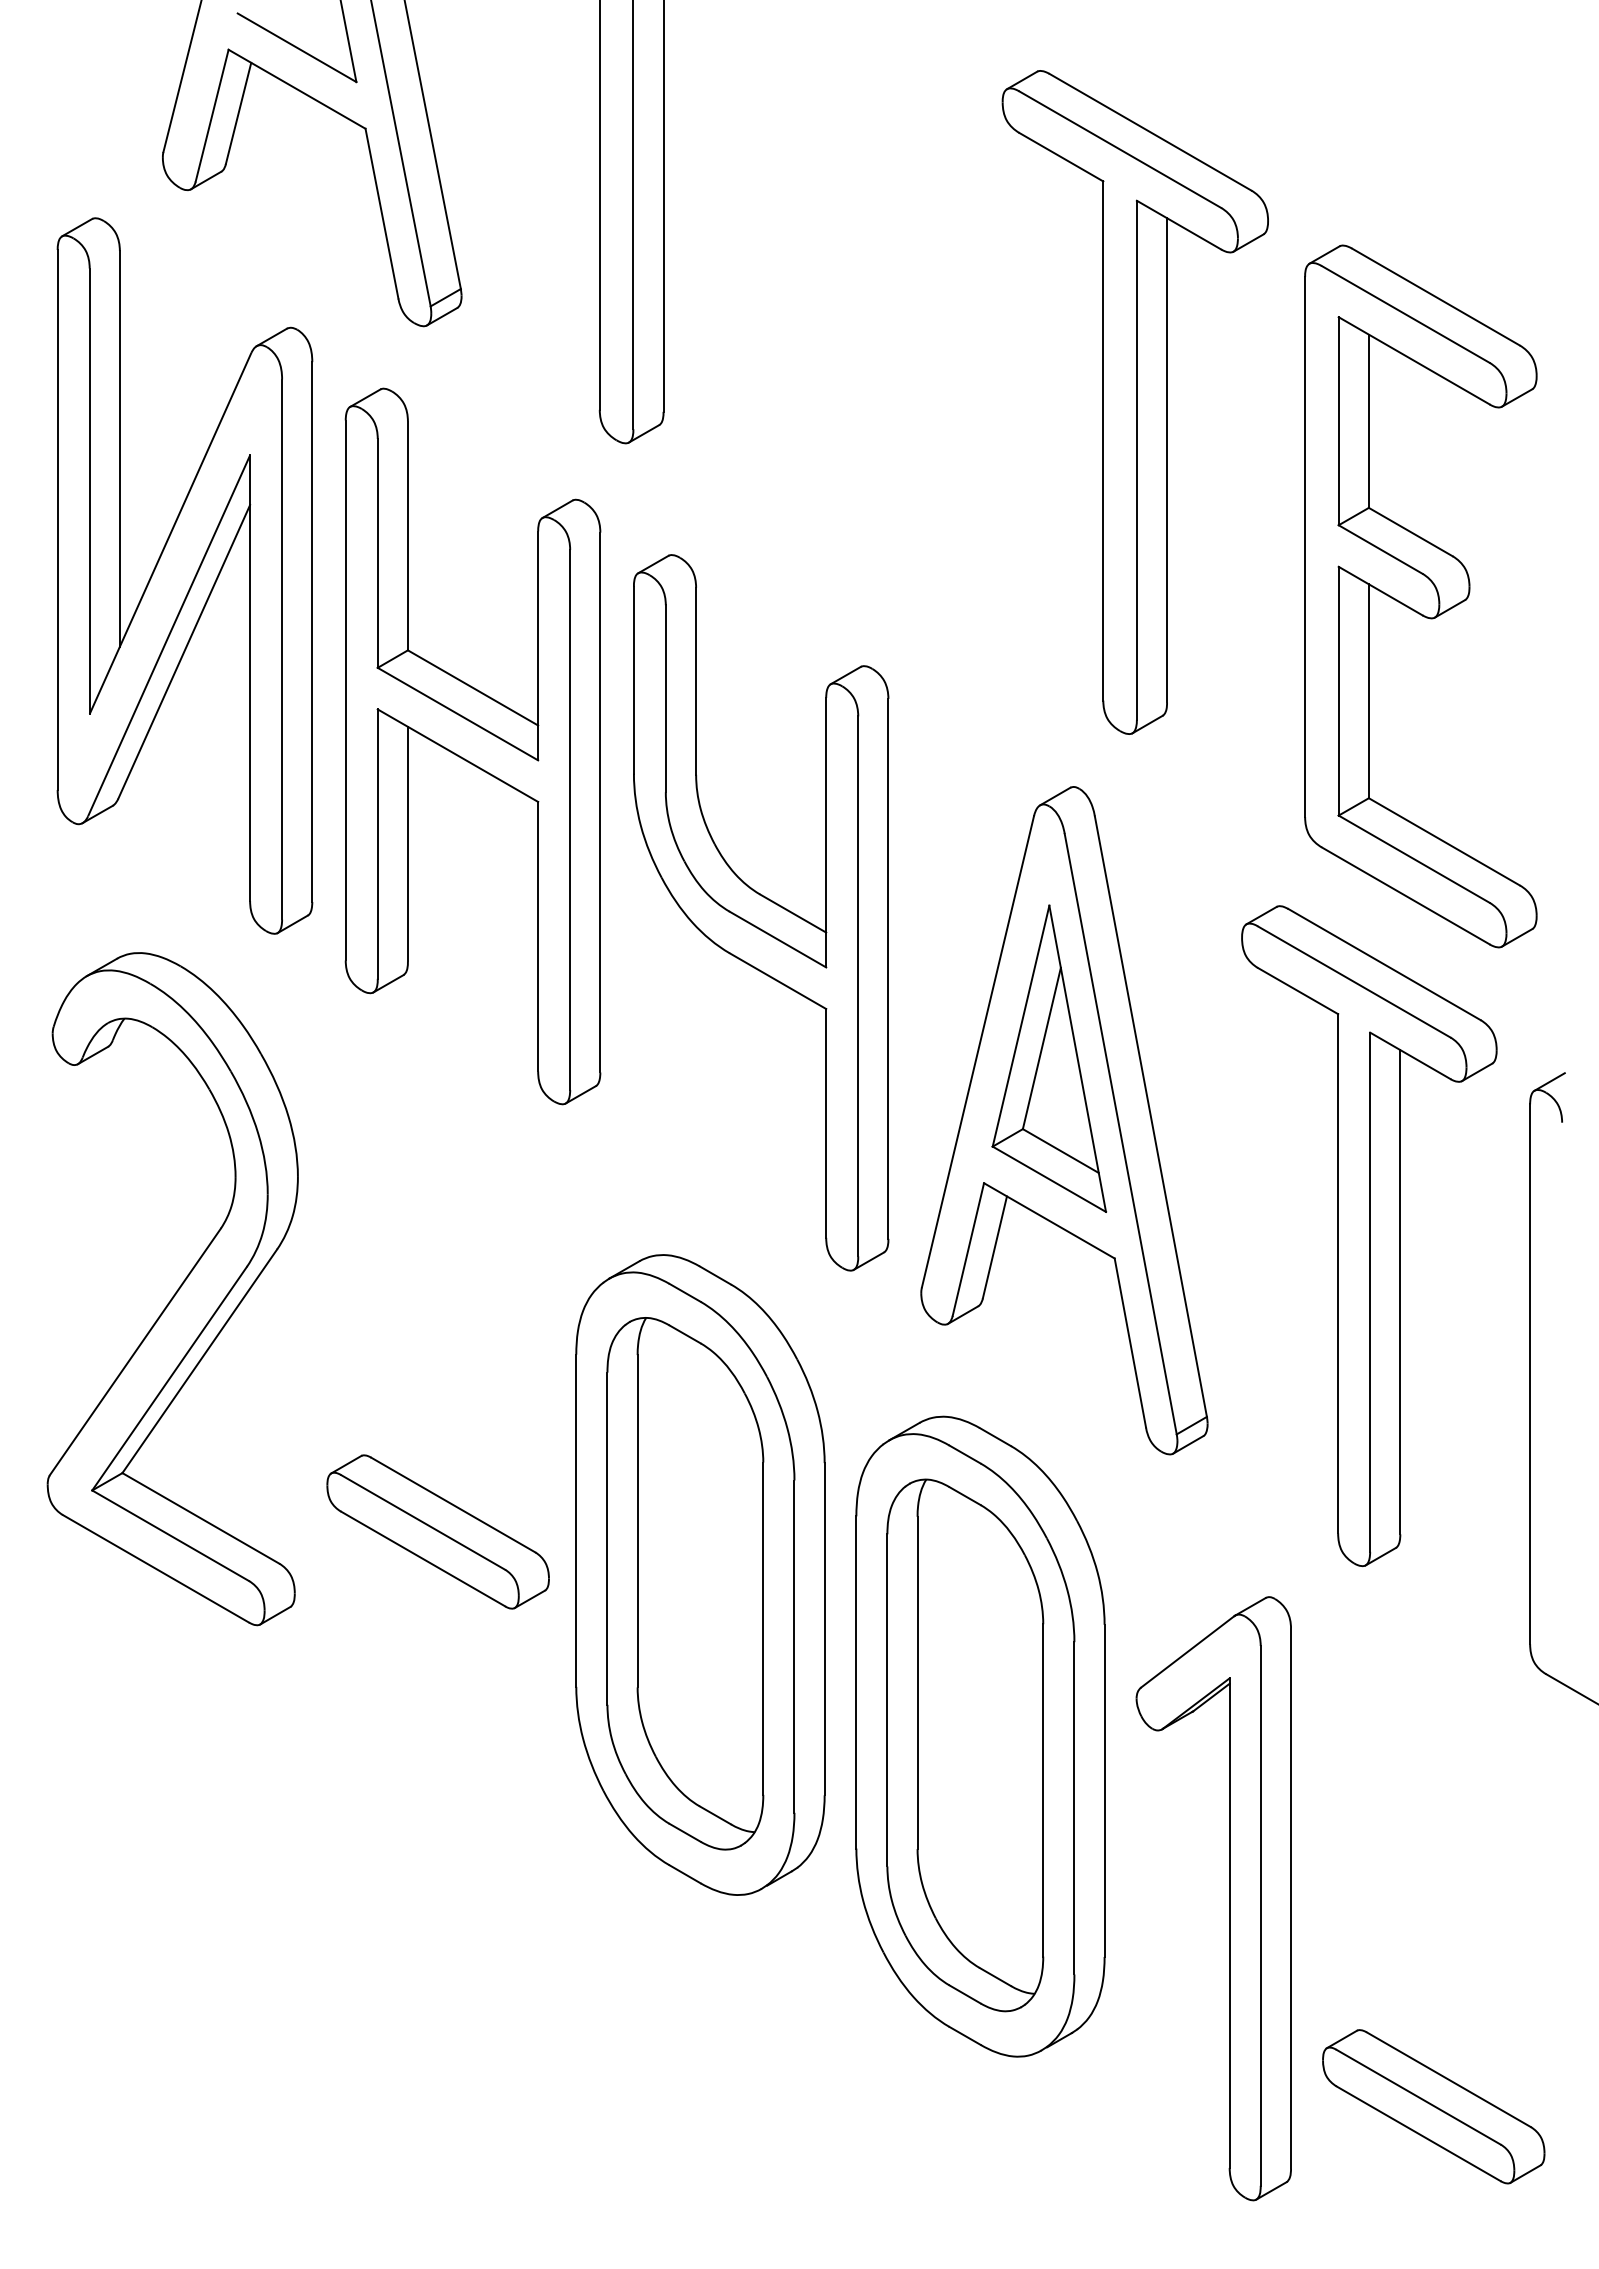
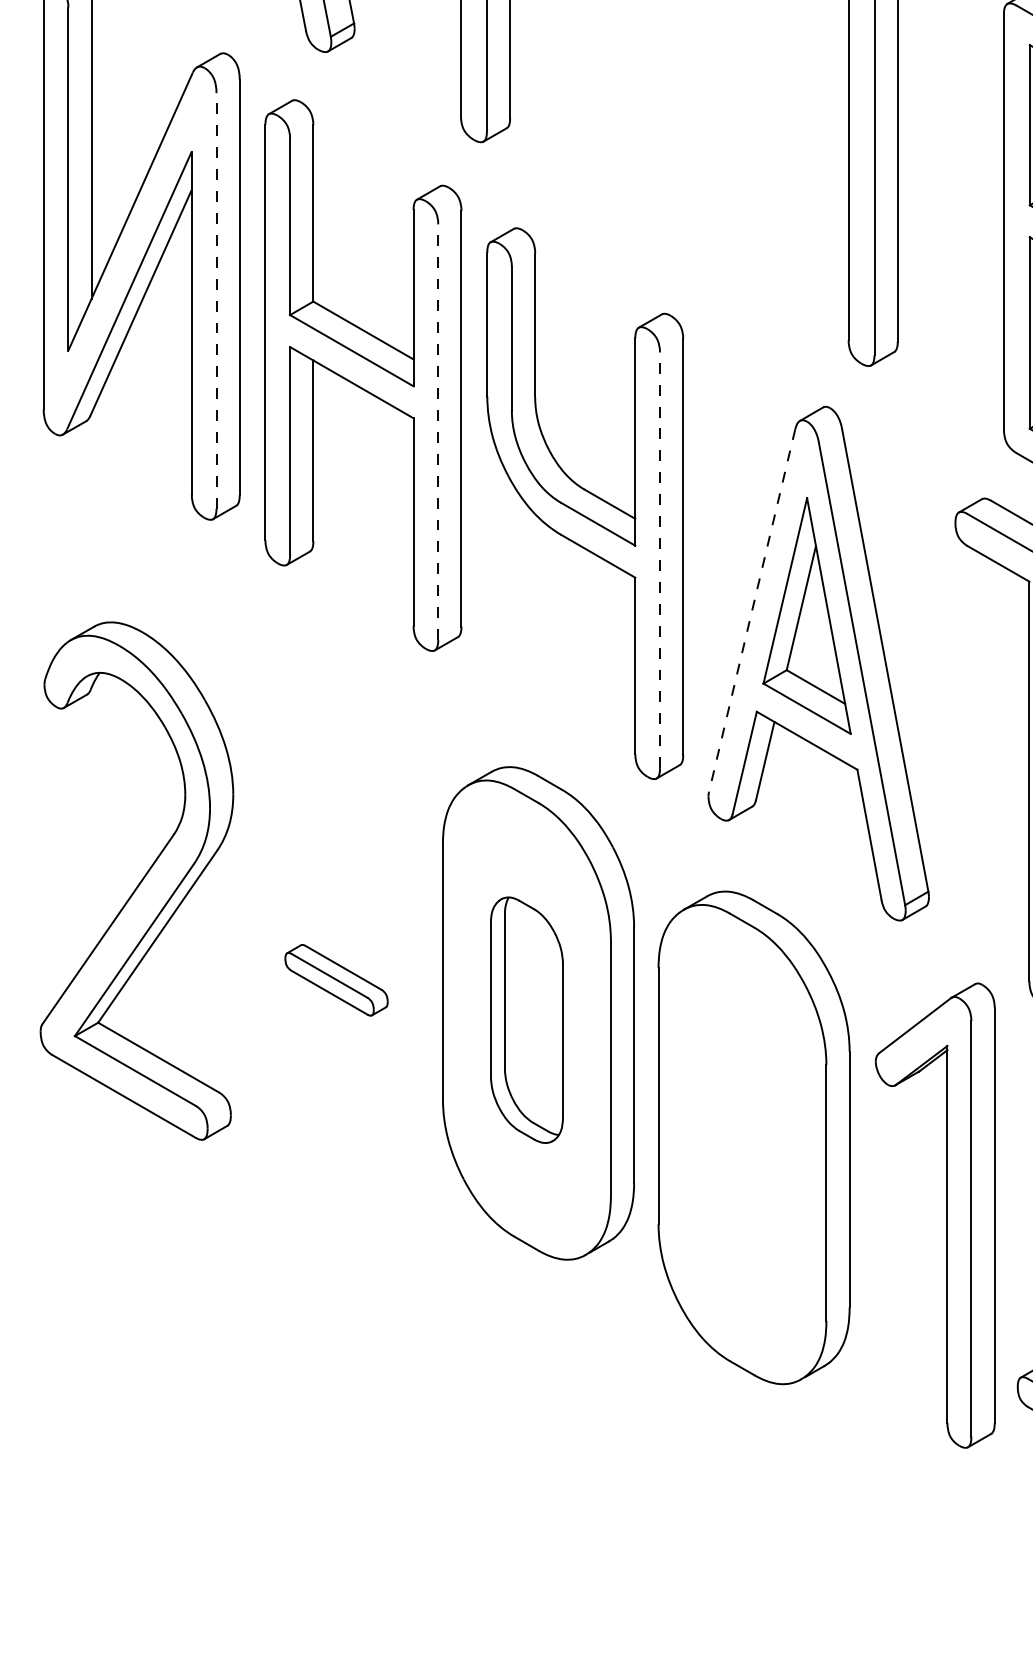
line: (282, 649) -> (216, 300), solid -> dashed
line: (570, 820) -> (438, 432), solid -> dashed
line: (858, 986) -> (660, 560), solid -> dashed
line: (977, 1052) -> (751, 611), solid -> dashed
part: (172, 1289) -> (136, 881), moved
part: (437, 1531) -> (336, 979), size x0.6
part: (685, 1583) -> (527, 1019), size x0.6
part: (965, 1745) -> (742, 1144), removed
part: (1229, 1898) -> (947, 1215), moved

